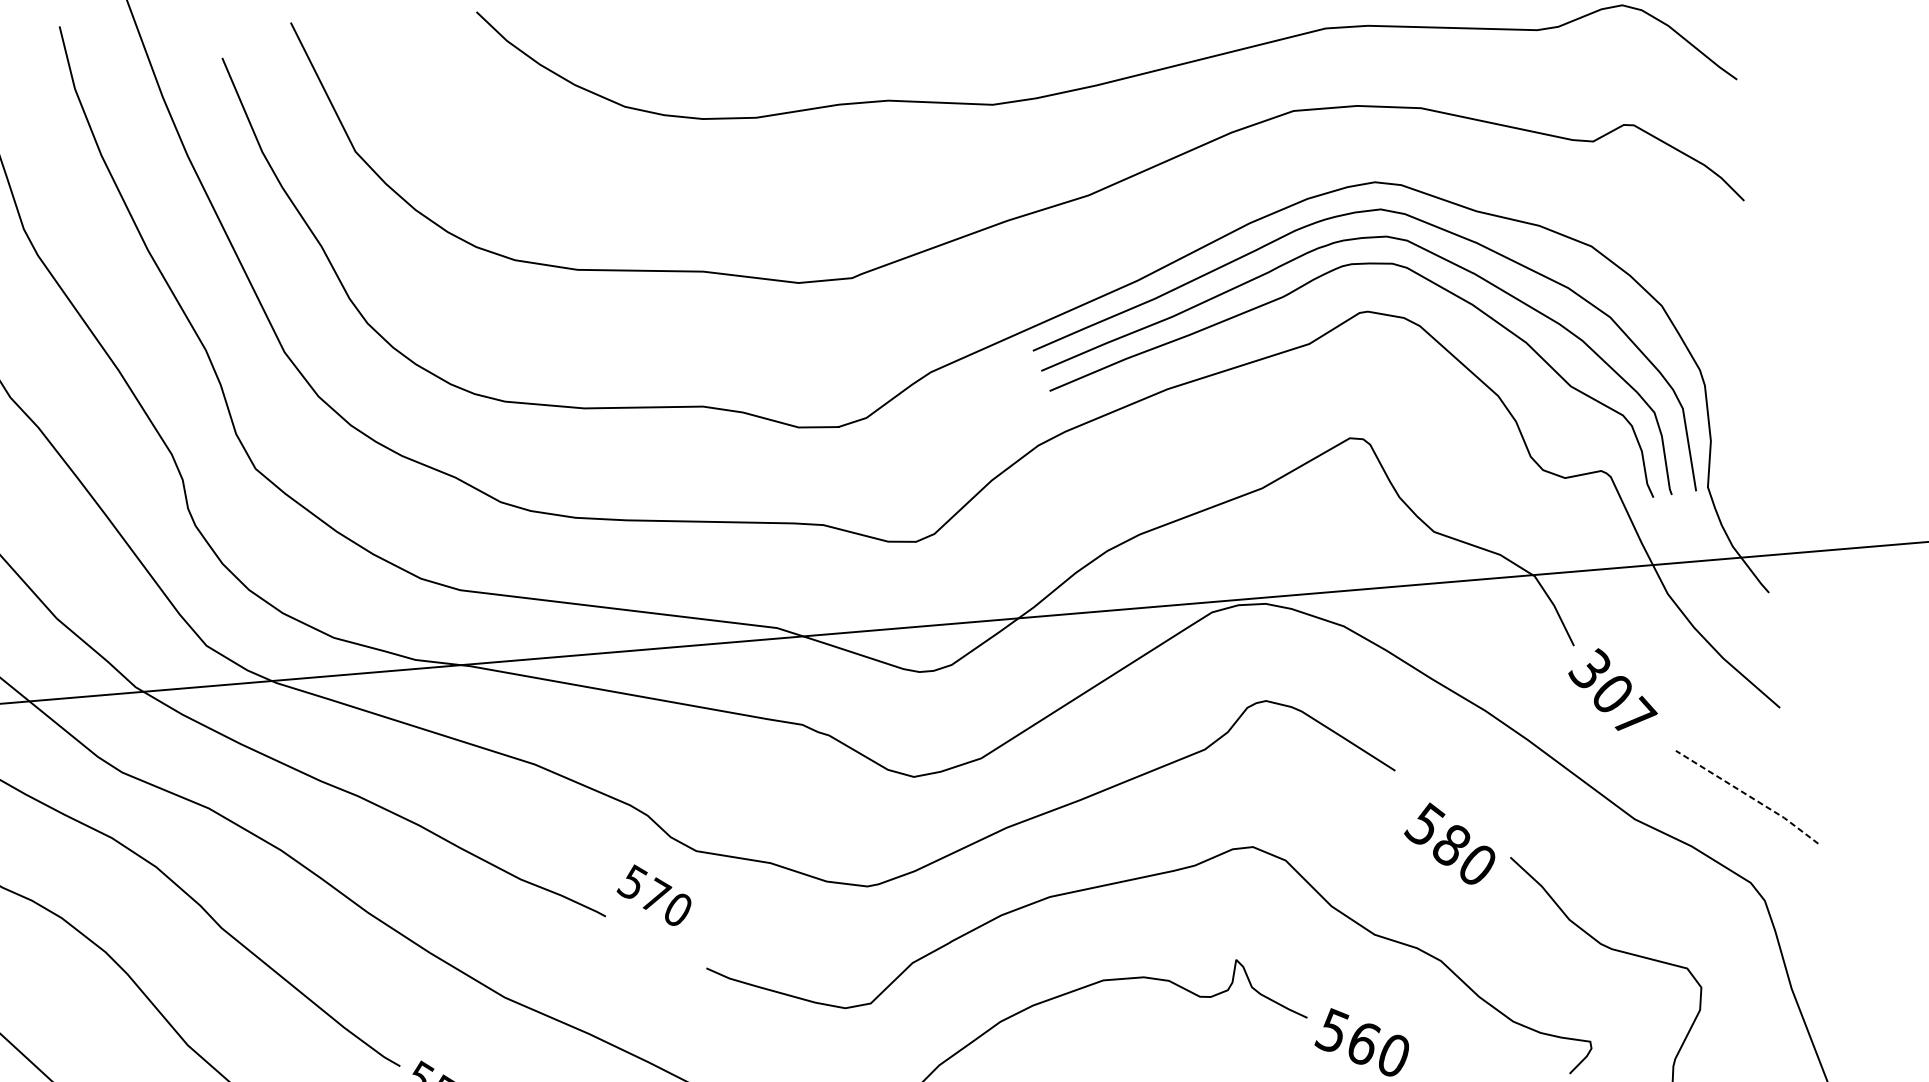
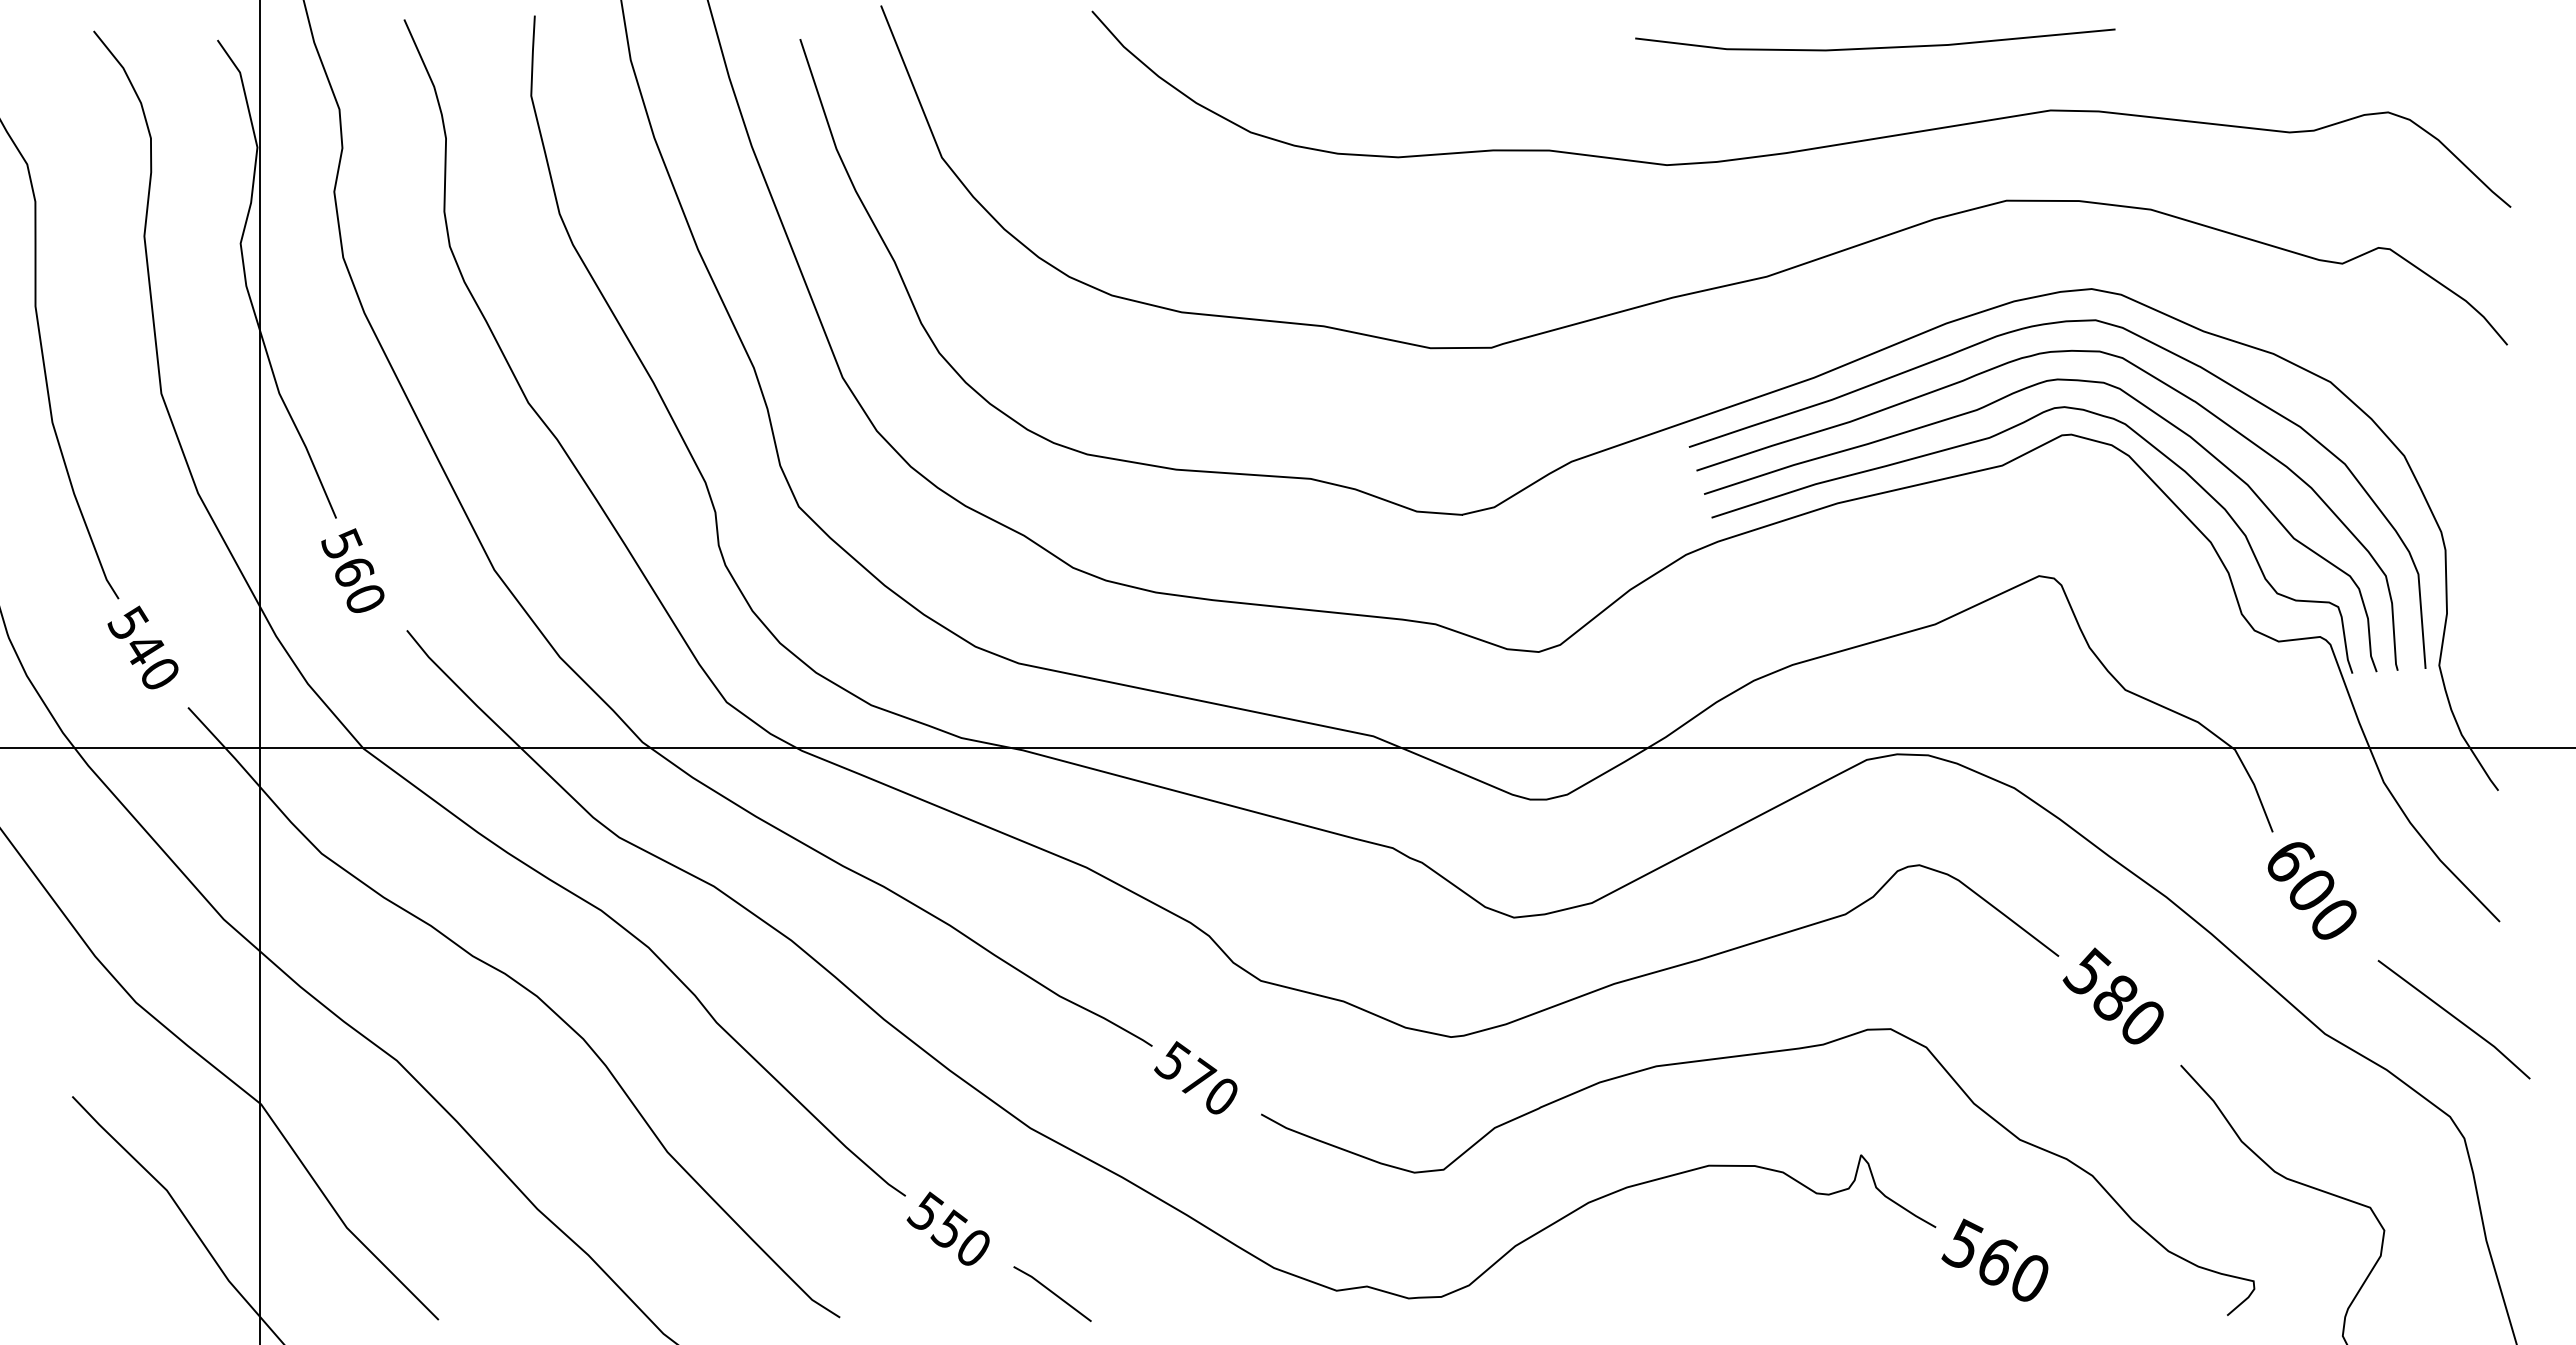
curve: (1299, 319) -> (1993, 437), added
text: (1613, 692) -> (2312, 888), 307 -> 600
line: (1748, 796) -> (2455, 1018), dashed -> solid
text: (1448, 843) -> (2112, 995), moved
text: (653, 895) -> (1195, 1077), moved

